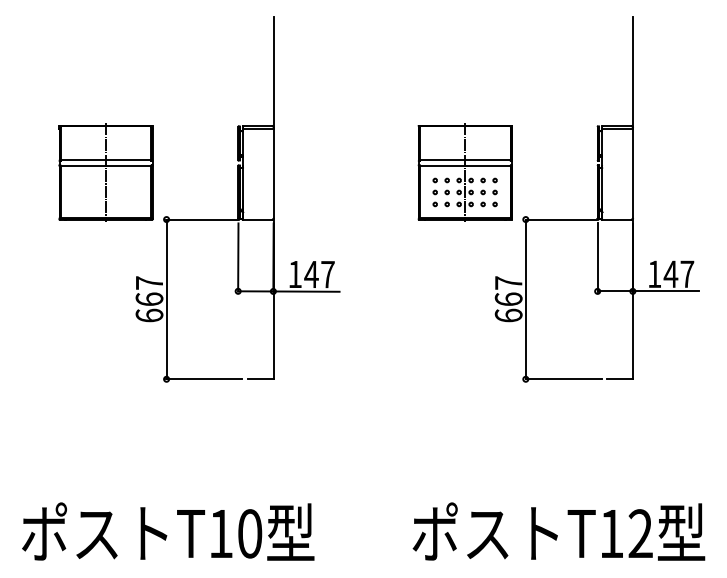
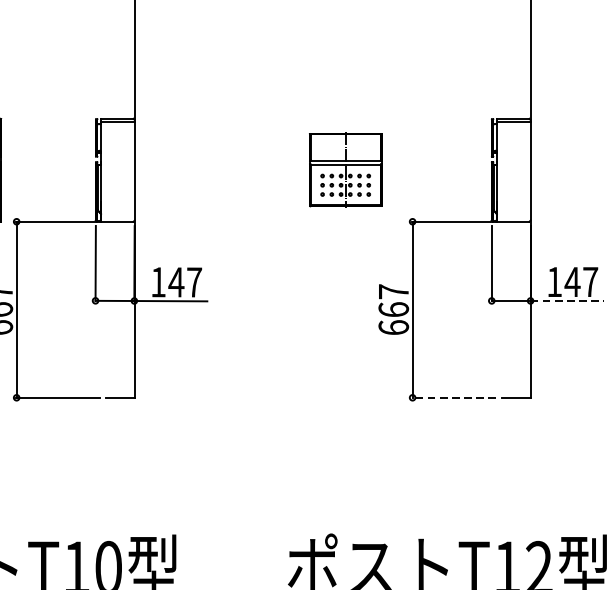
part: (464, 172) -> (345, 169), size x0.7
line: (666, 291) -> (567, 301), solid -> dashed
line: (563, 379) -> (454, 398), solid -> dashed

